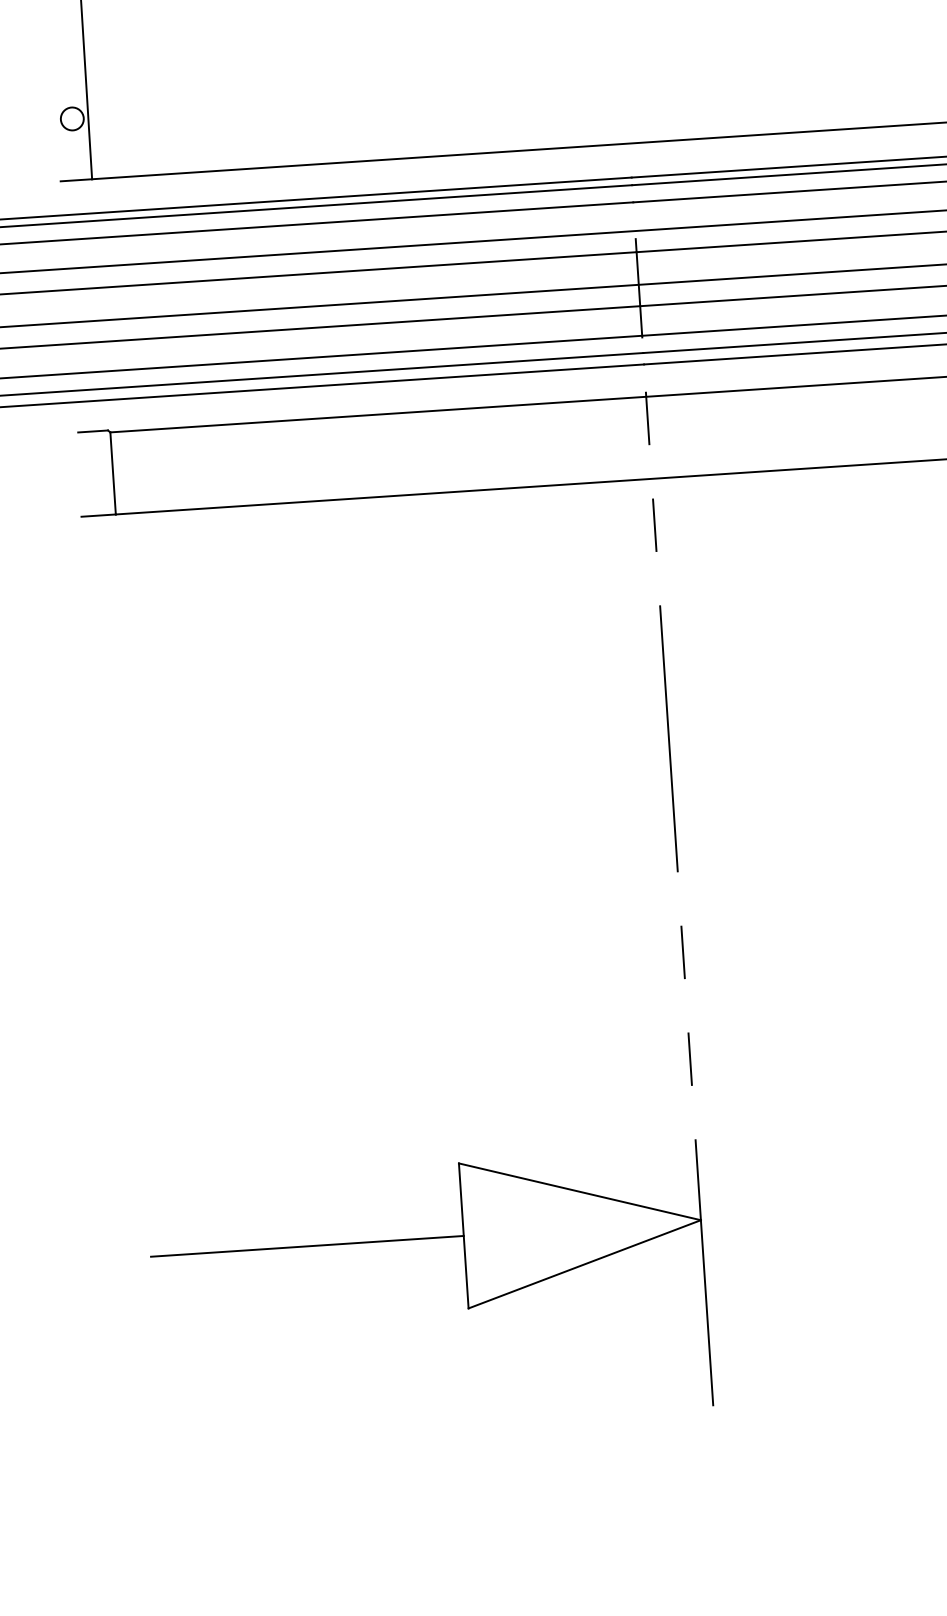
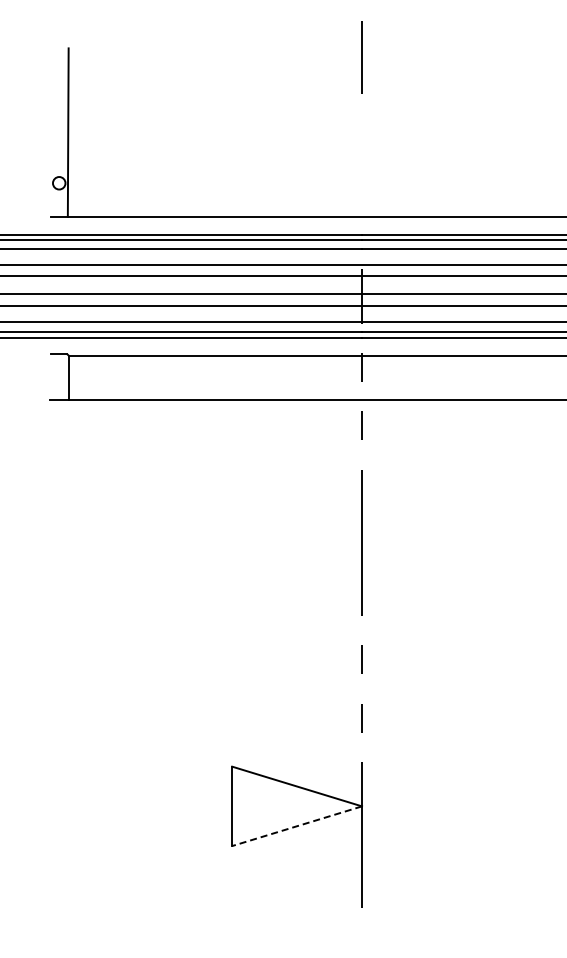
line: (307, 1246) -> (146, 806), removed
line: (585, 1264) -> (297, 826), solid -> dashed

